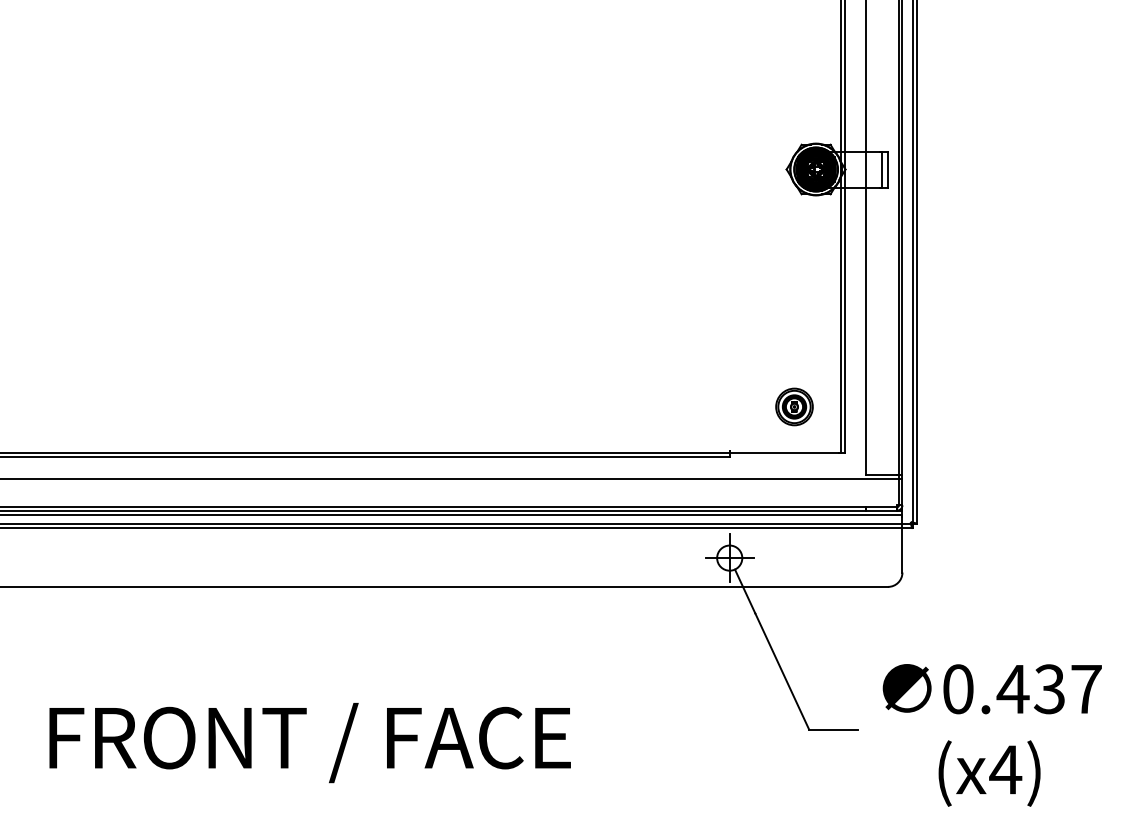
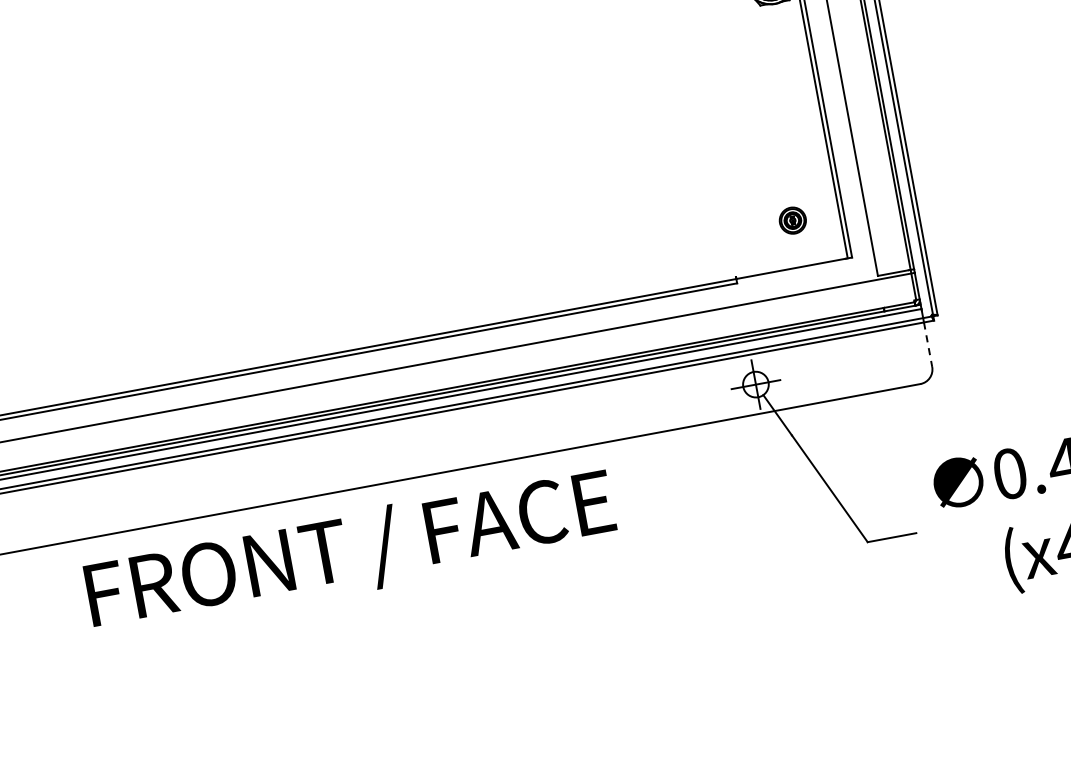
part: (794, 406) -> (792, 220), size x0.7
line: (902, 550) -> (928, 344), solid -> dashed
text: (309, 743) -> (350, 553), moved

